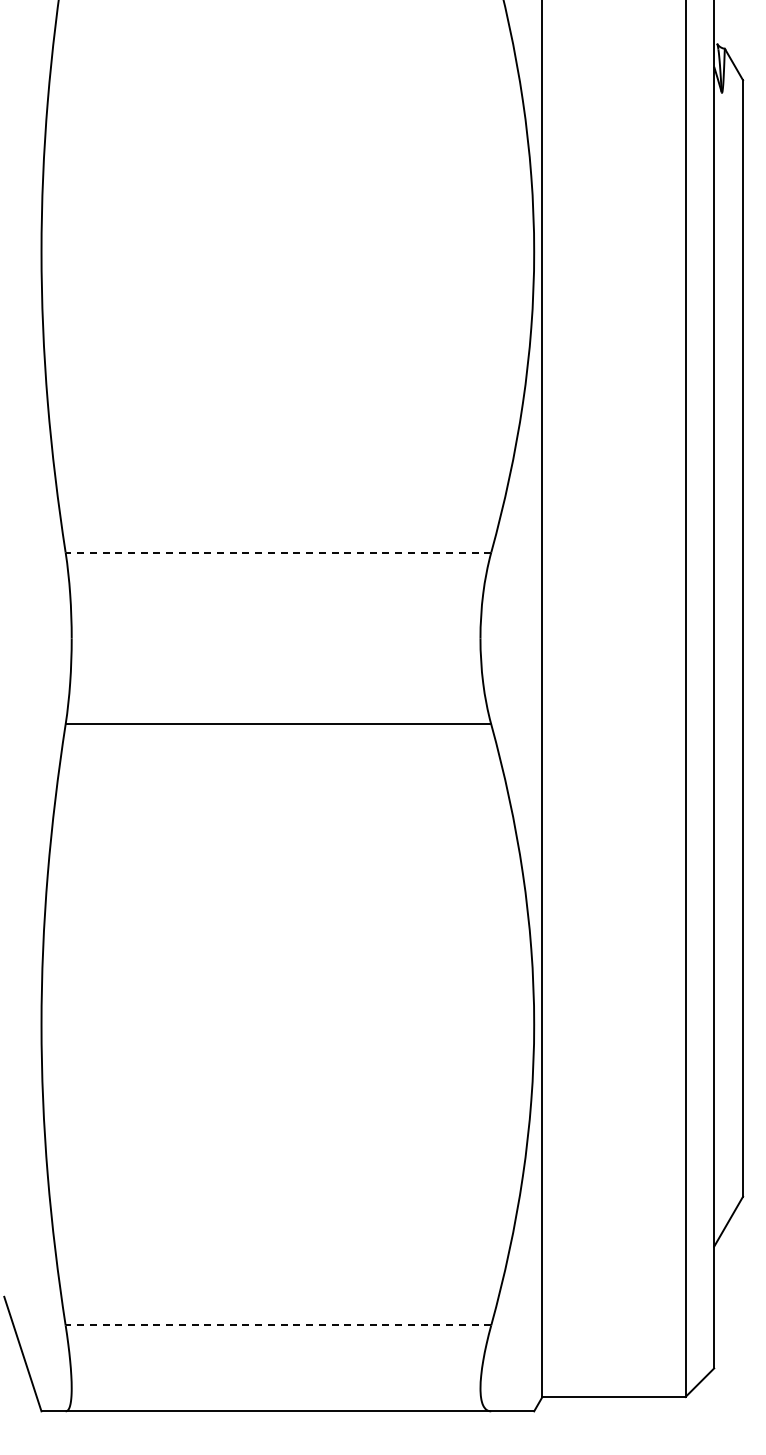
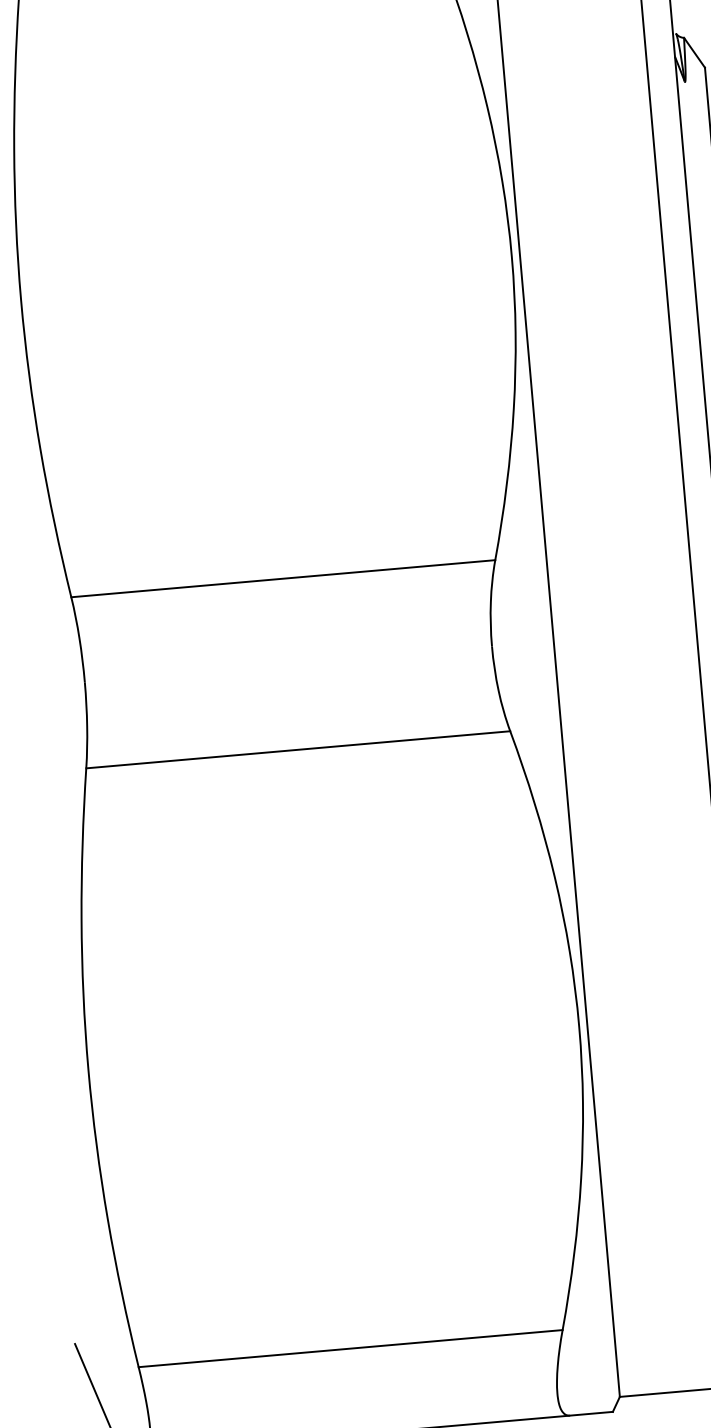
line: (278, 552) -> (283, 578), dashed -> solid
line: (278, 1325) -> (350, 1348), dashed -> solid

